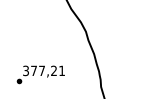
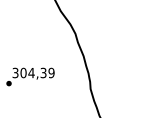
text: (47, 70) -> (37, 72), 377,21 -> 304,39

